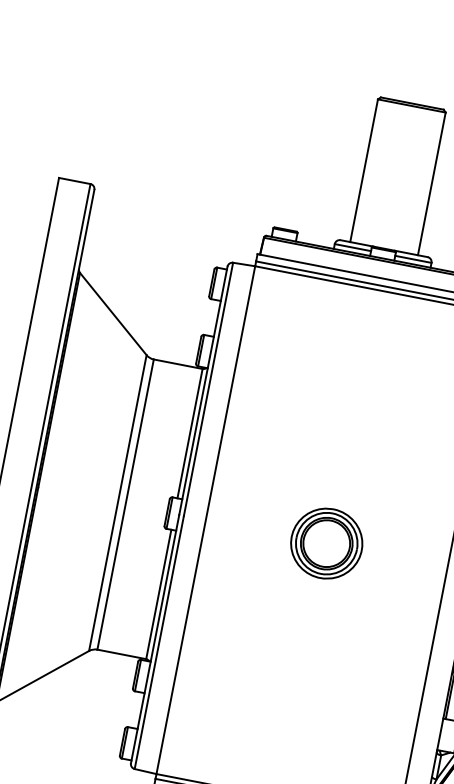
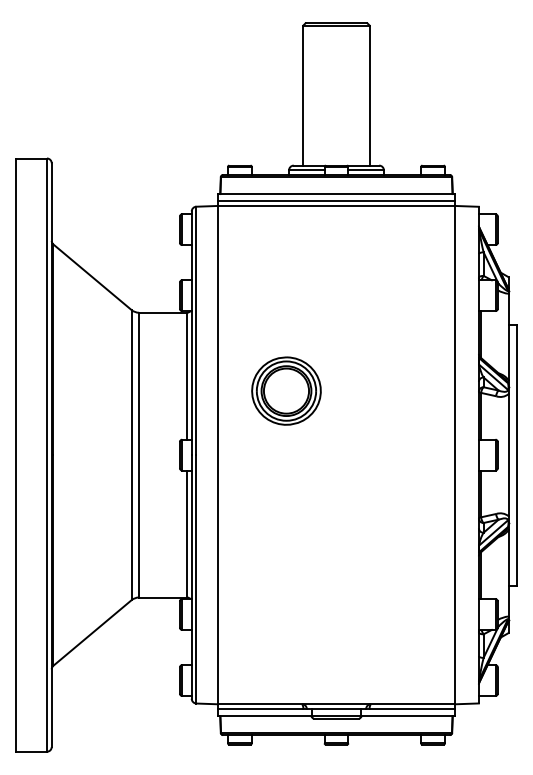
part: (326, 543) -> (286, 390), moved

